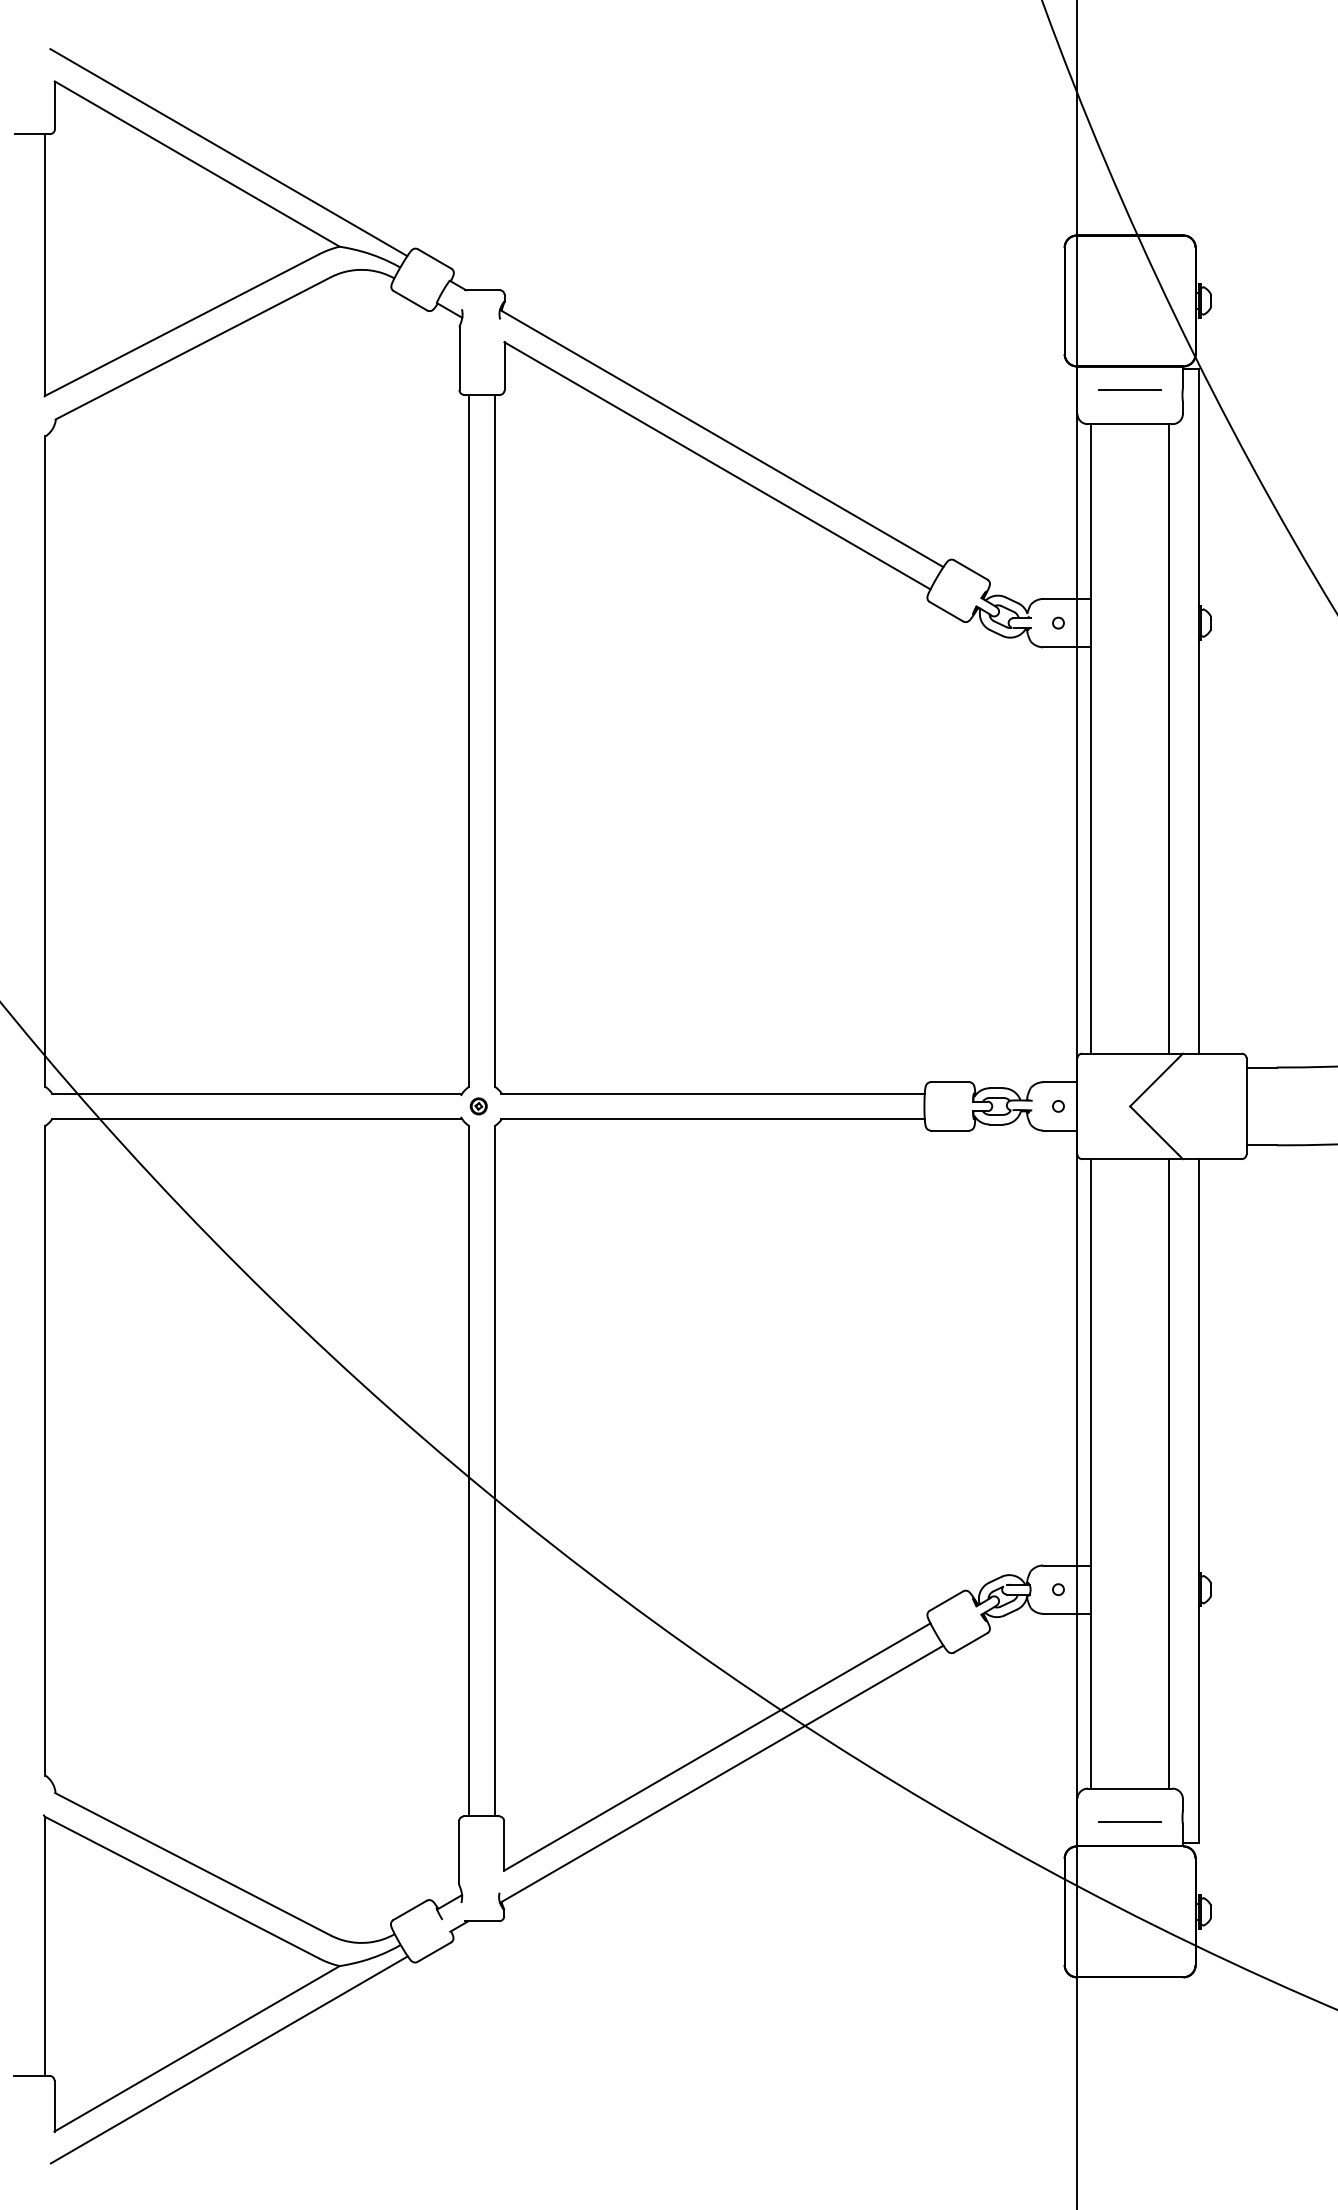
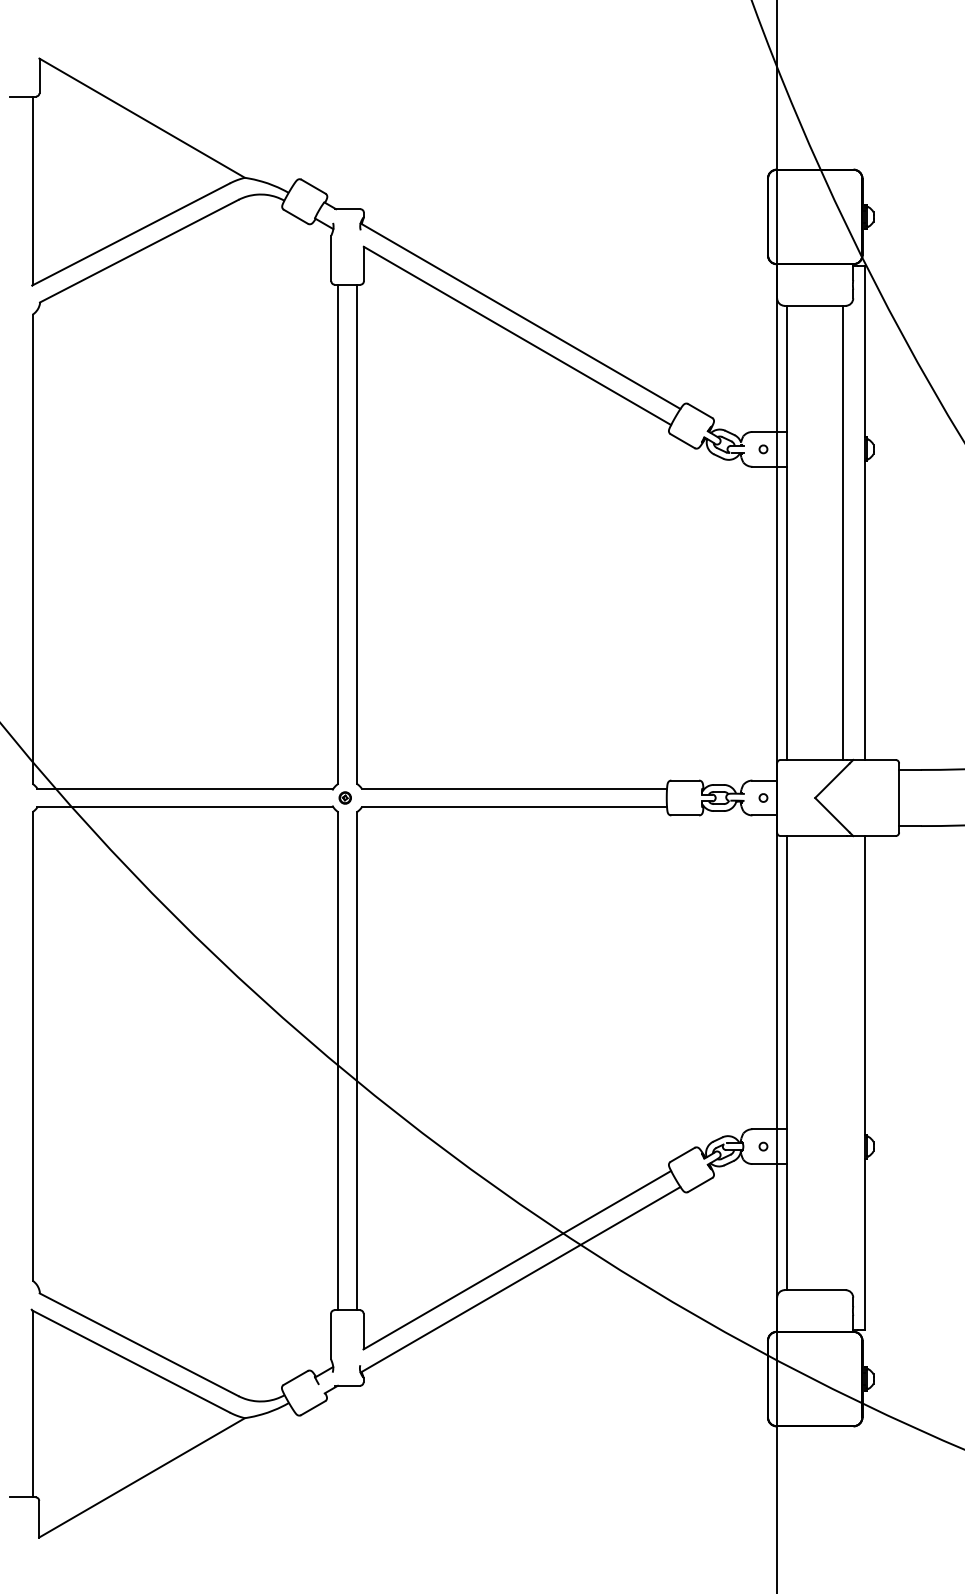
line: (228, 152) -> (164, 109), removed
line: (1129, 389) -> (814, 280), removed
line: (1169, 1473) -> (843, 1062), removed
line: (1129, 1821) -> (814, 1313), removed
line: (228, 2059) -> (164, 1485), removed

